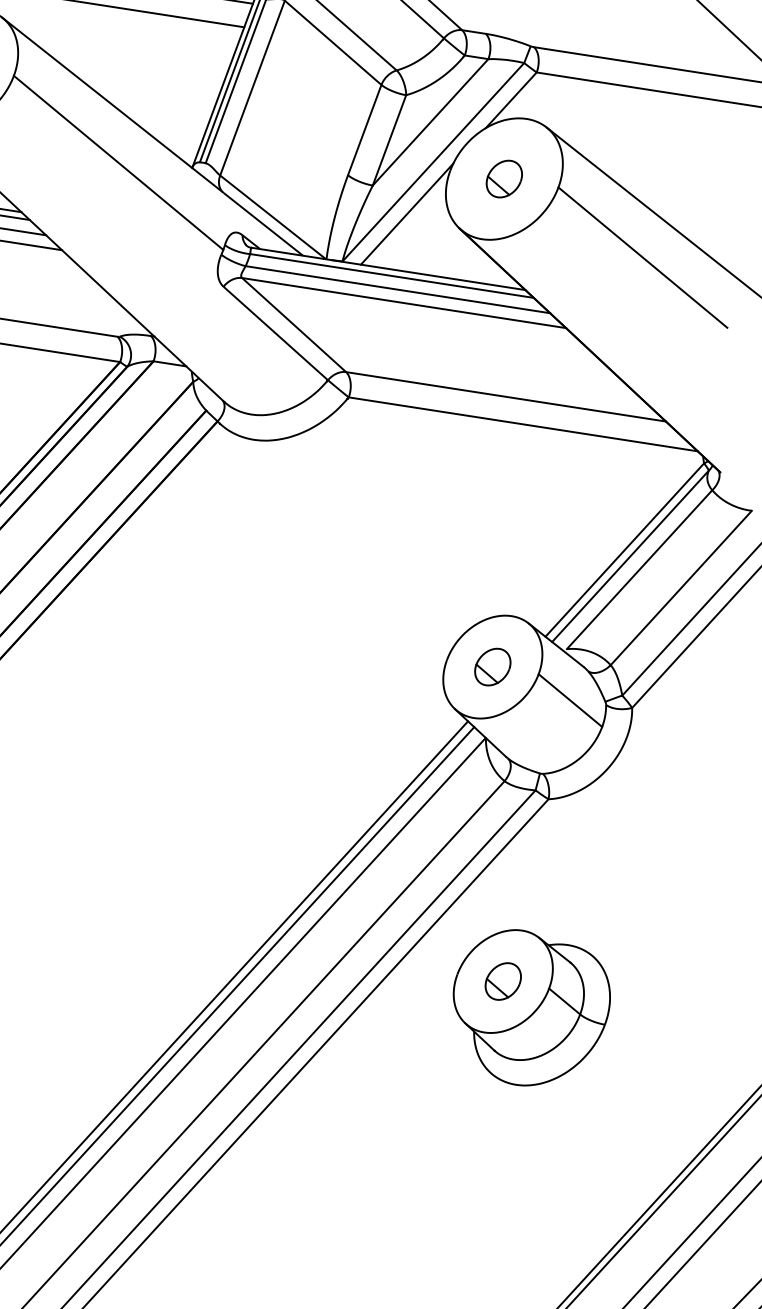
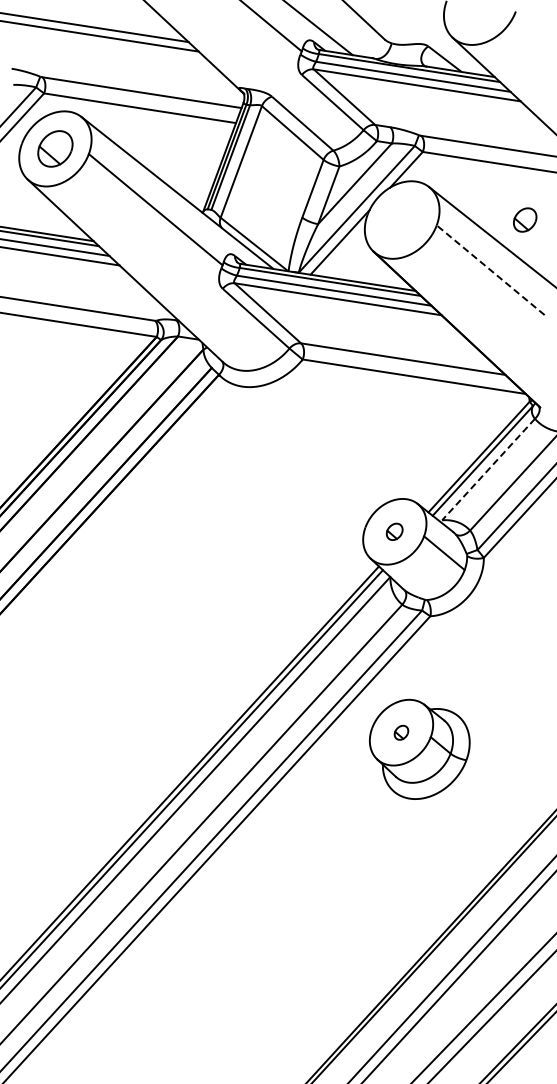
part: (504, 178) -> (525, 219), moved
line: (642, 256) -> (490, 269), solid -> dashed
line: (639, 569) -> (488, 469), solid -> dashed
part: (492, 666) -> (394, 531), size x0.7
part: (503, 981) -> (401, 732), size x0.6

